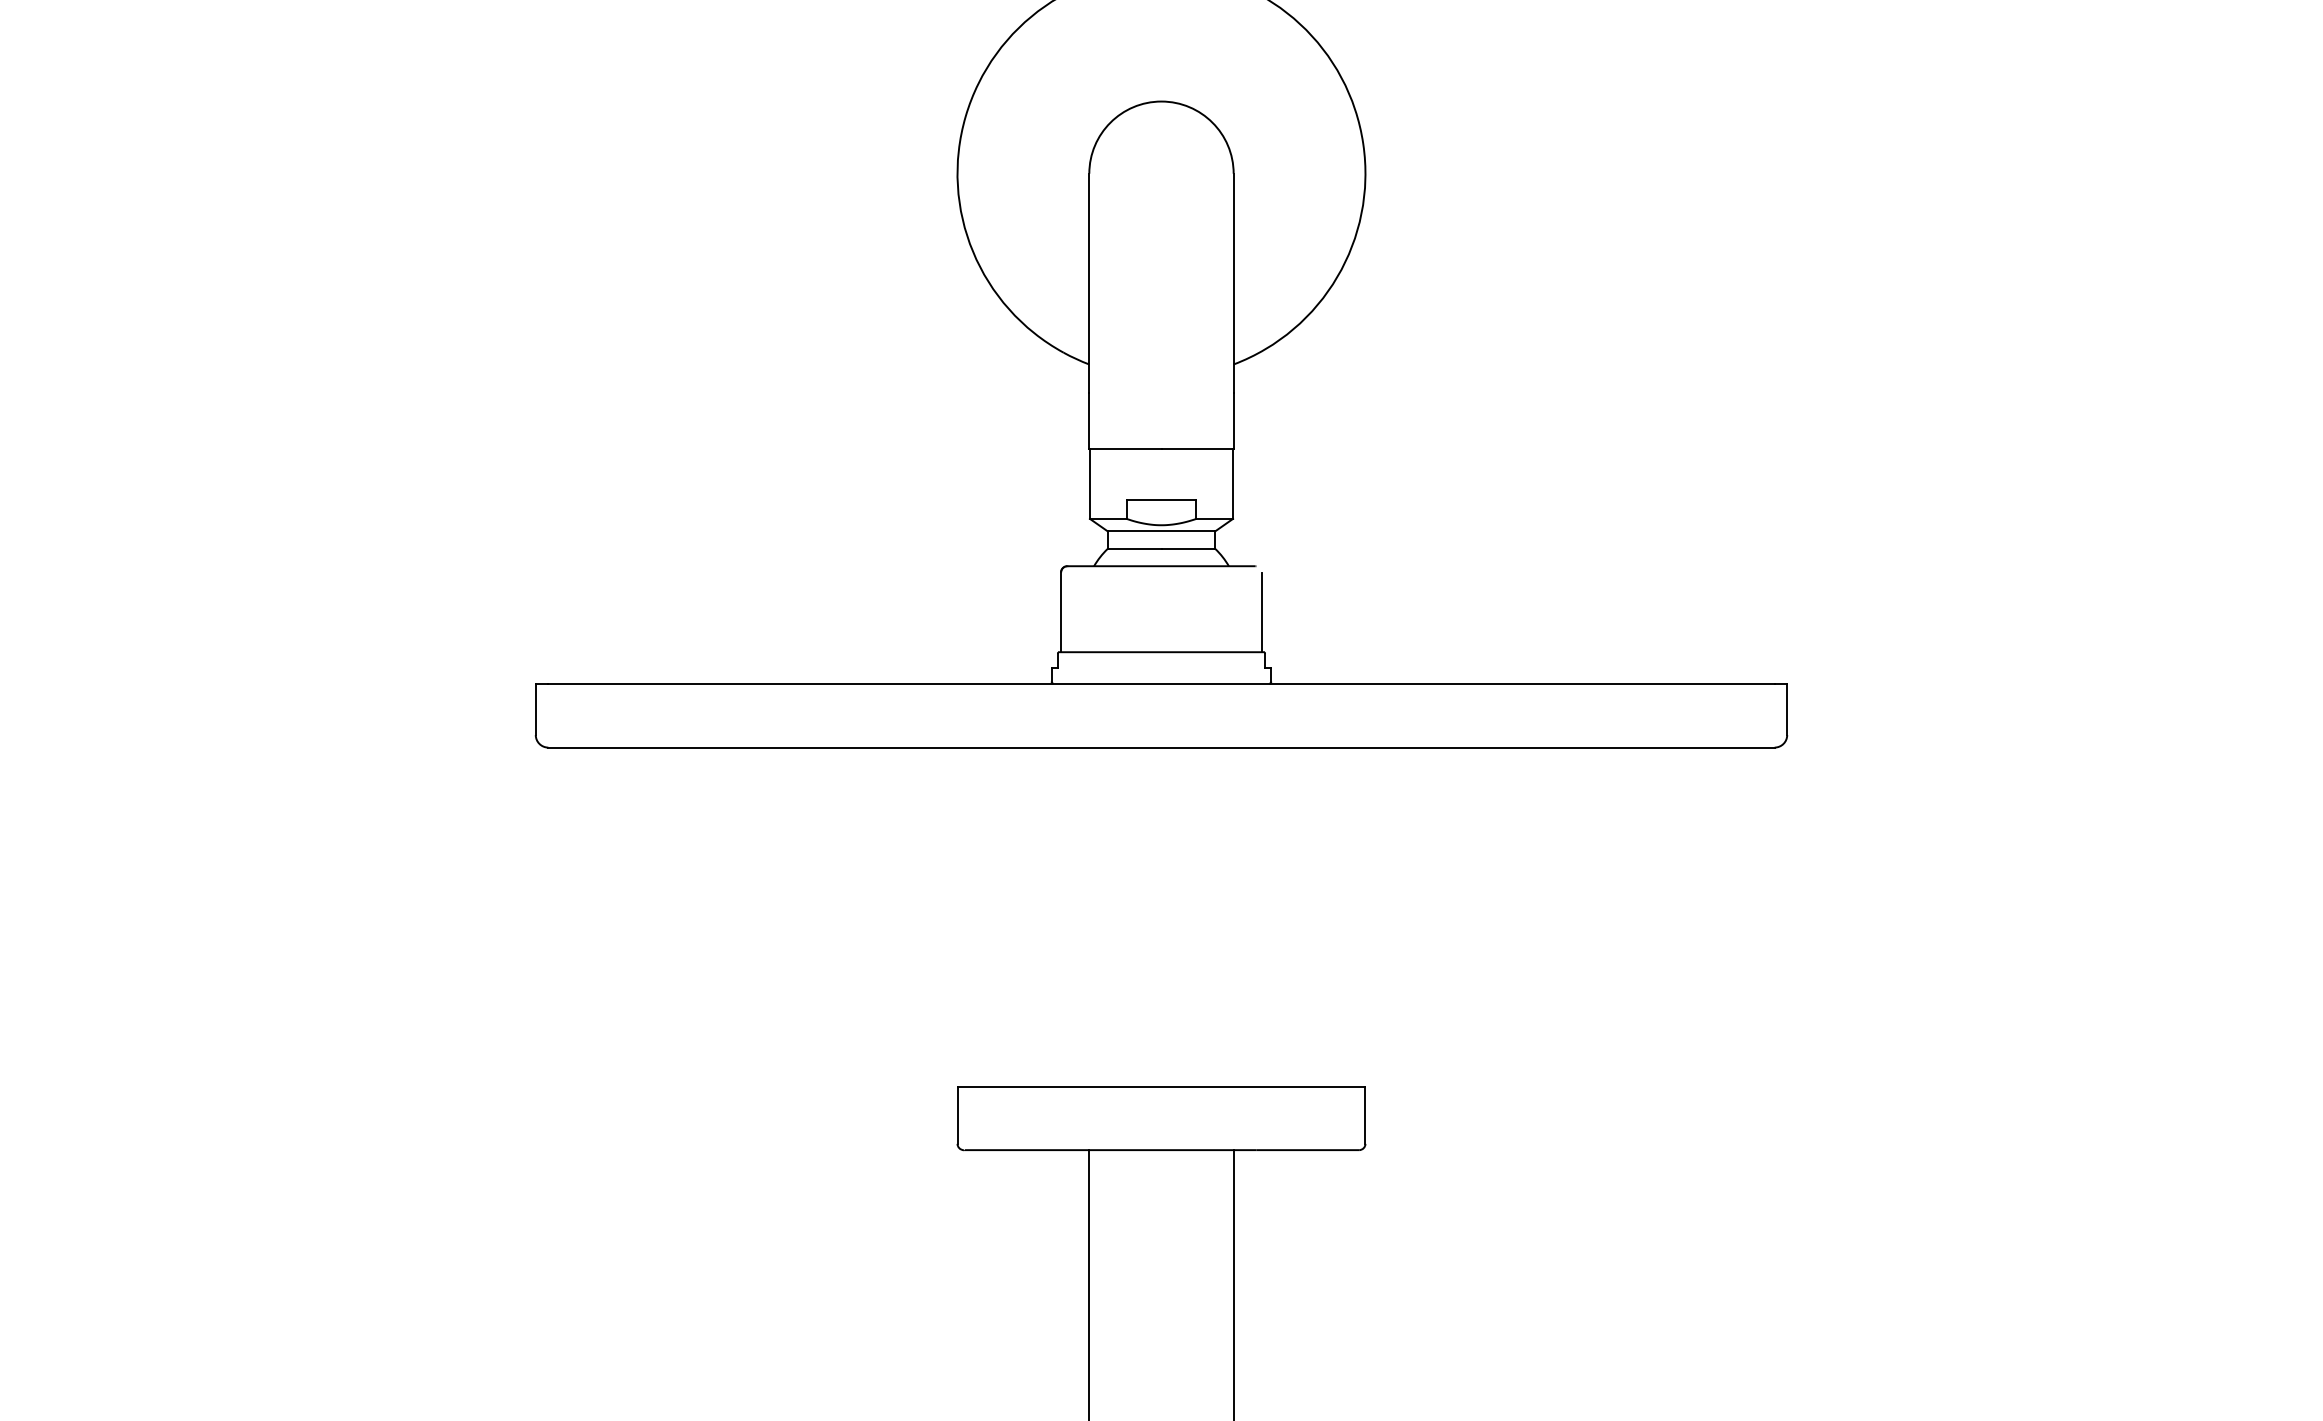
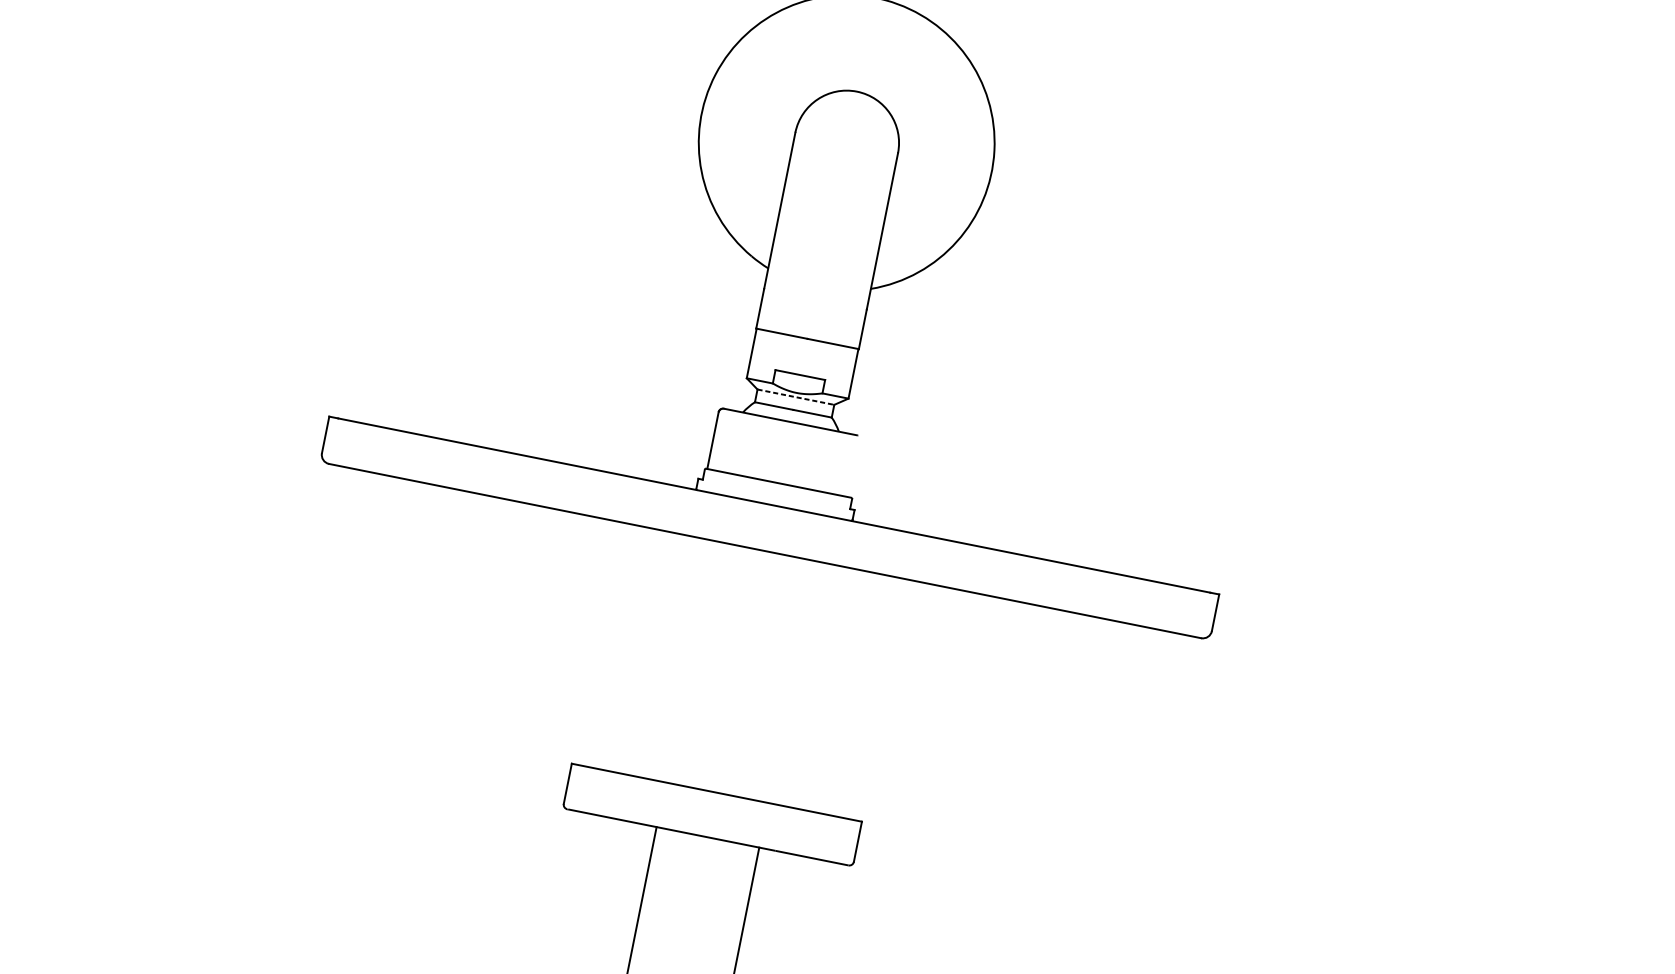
line: (1161, 531) -> (795, 397), solid -> dashed
line: (1261, 612) -> (855, 469), removed

